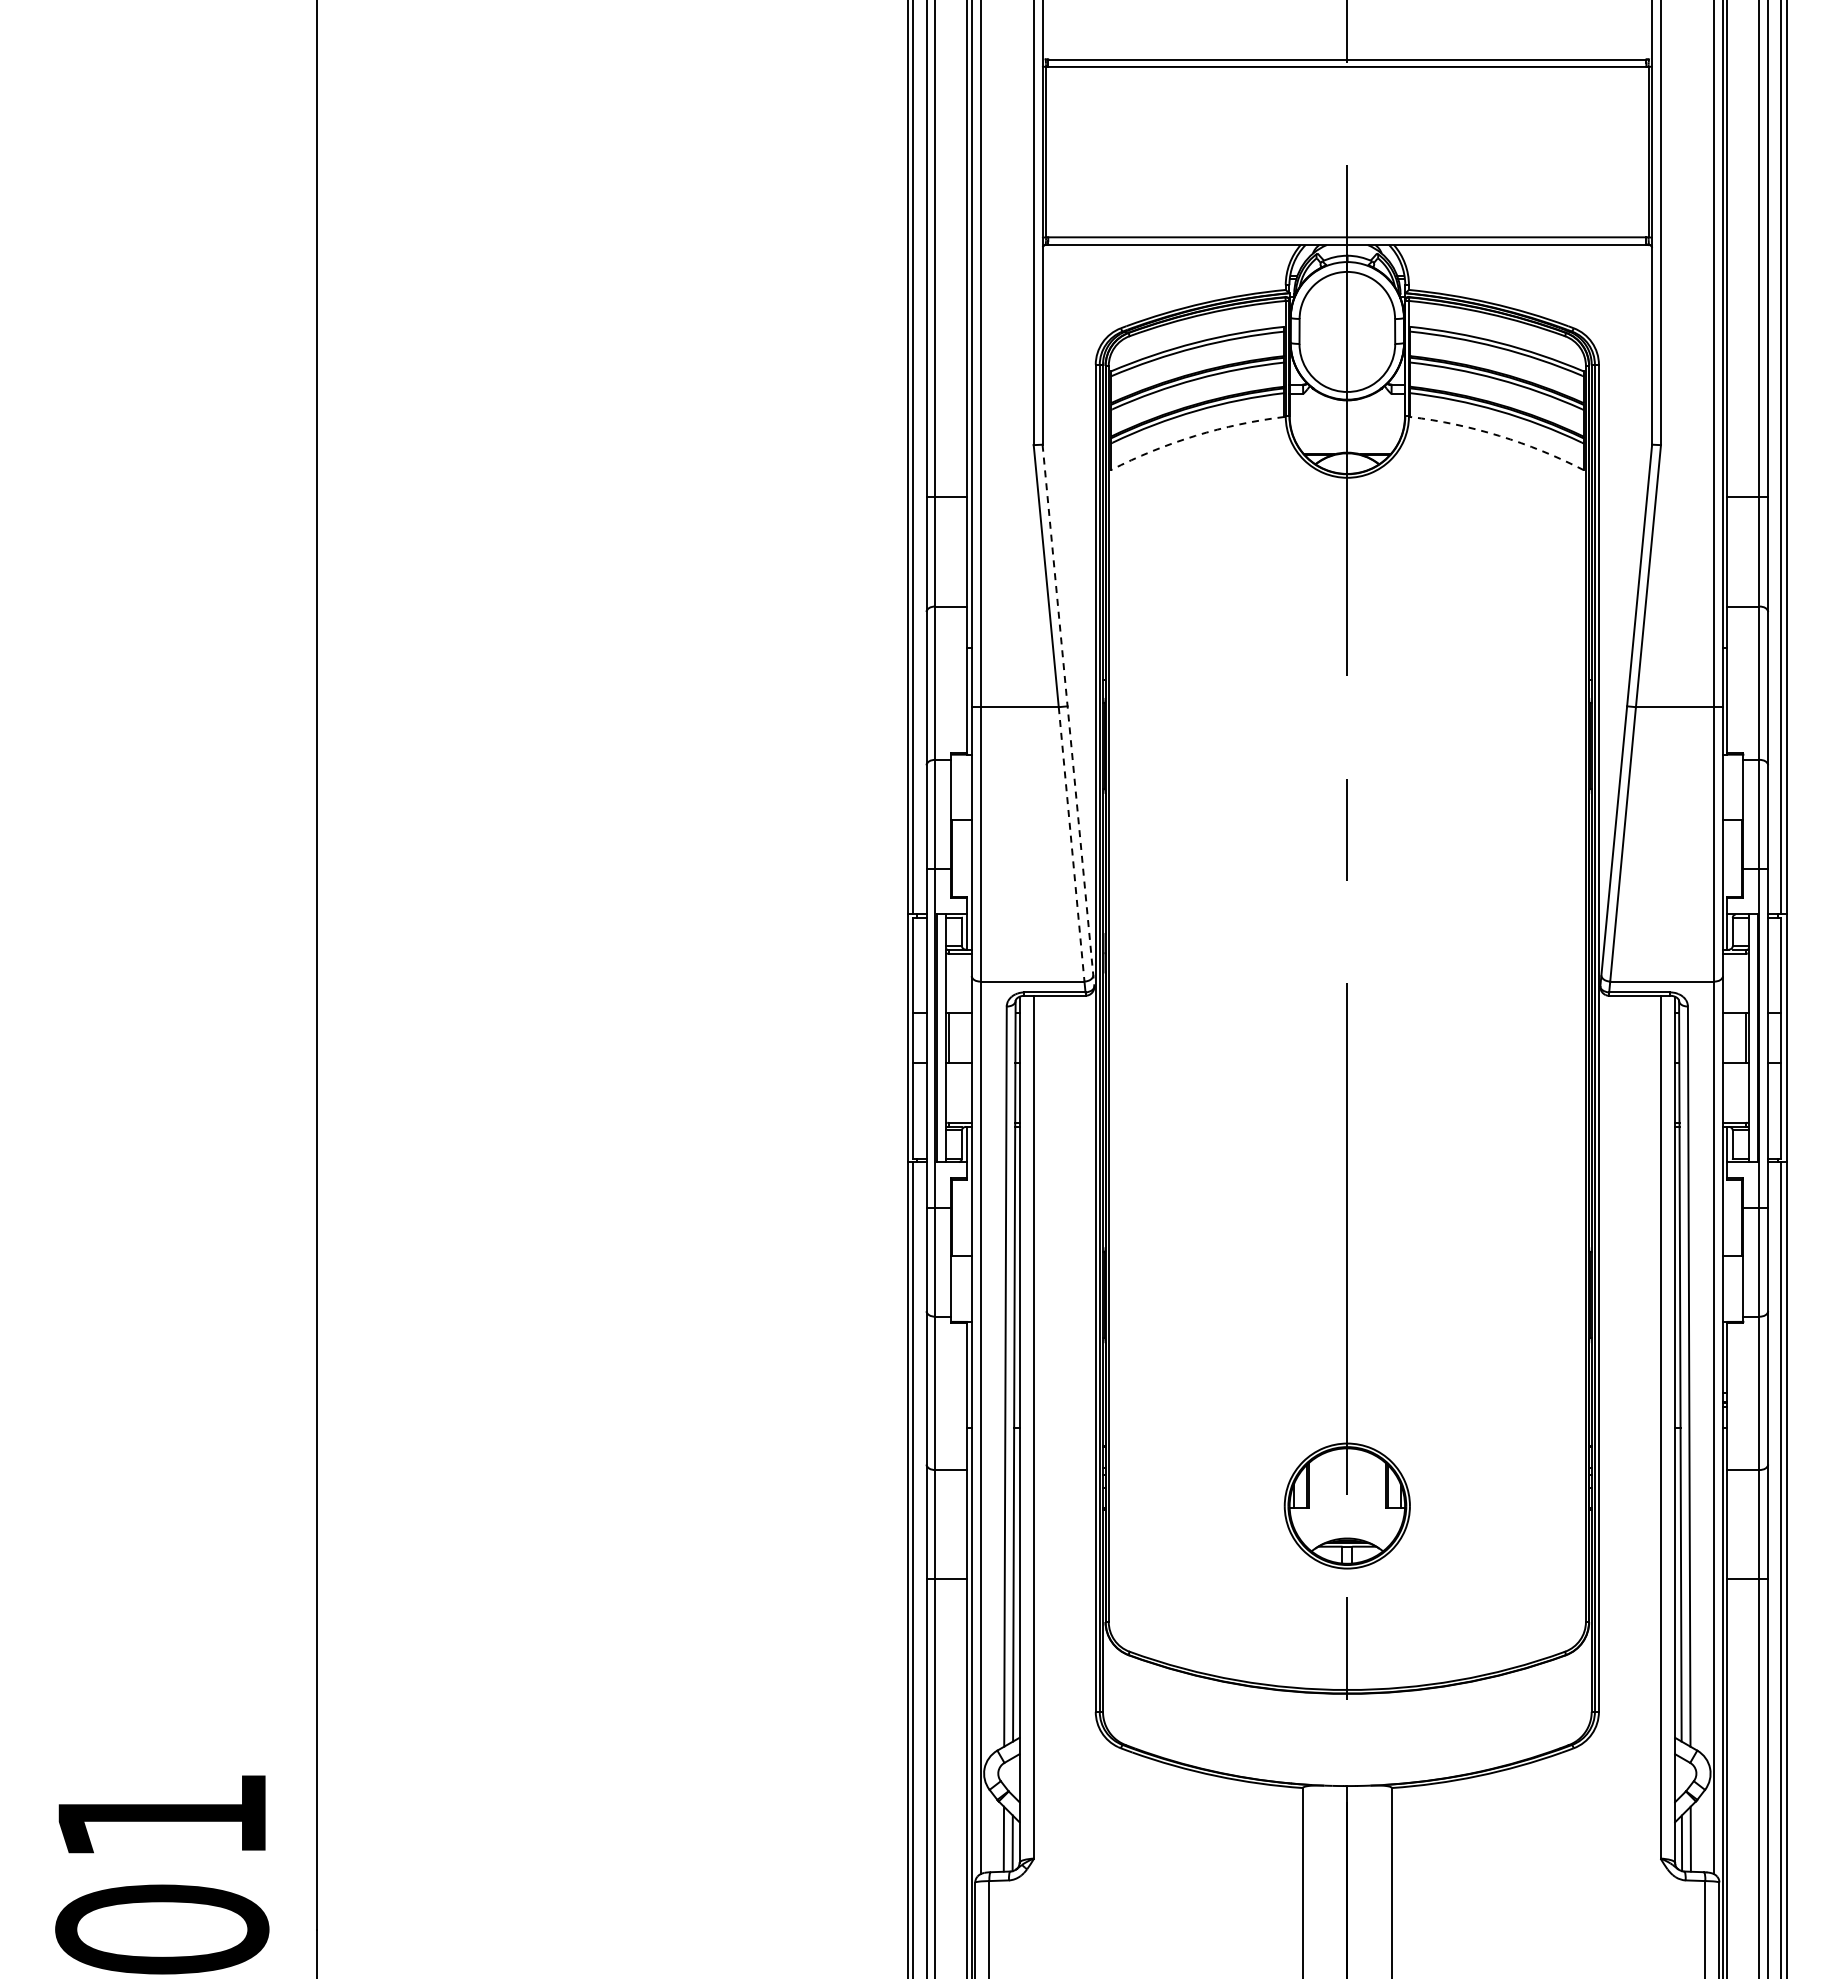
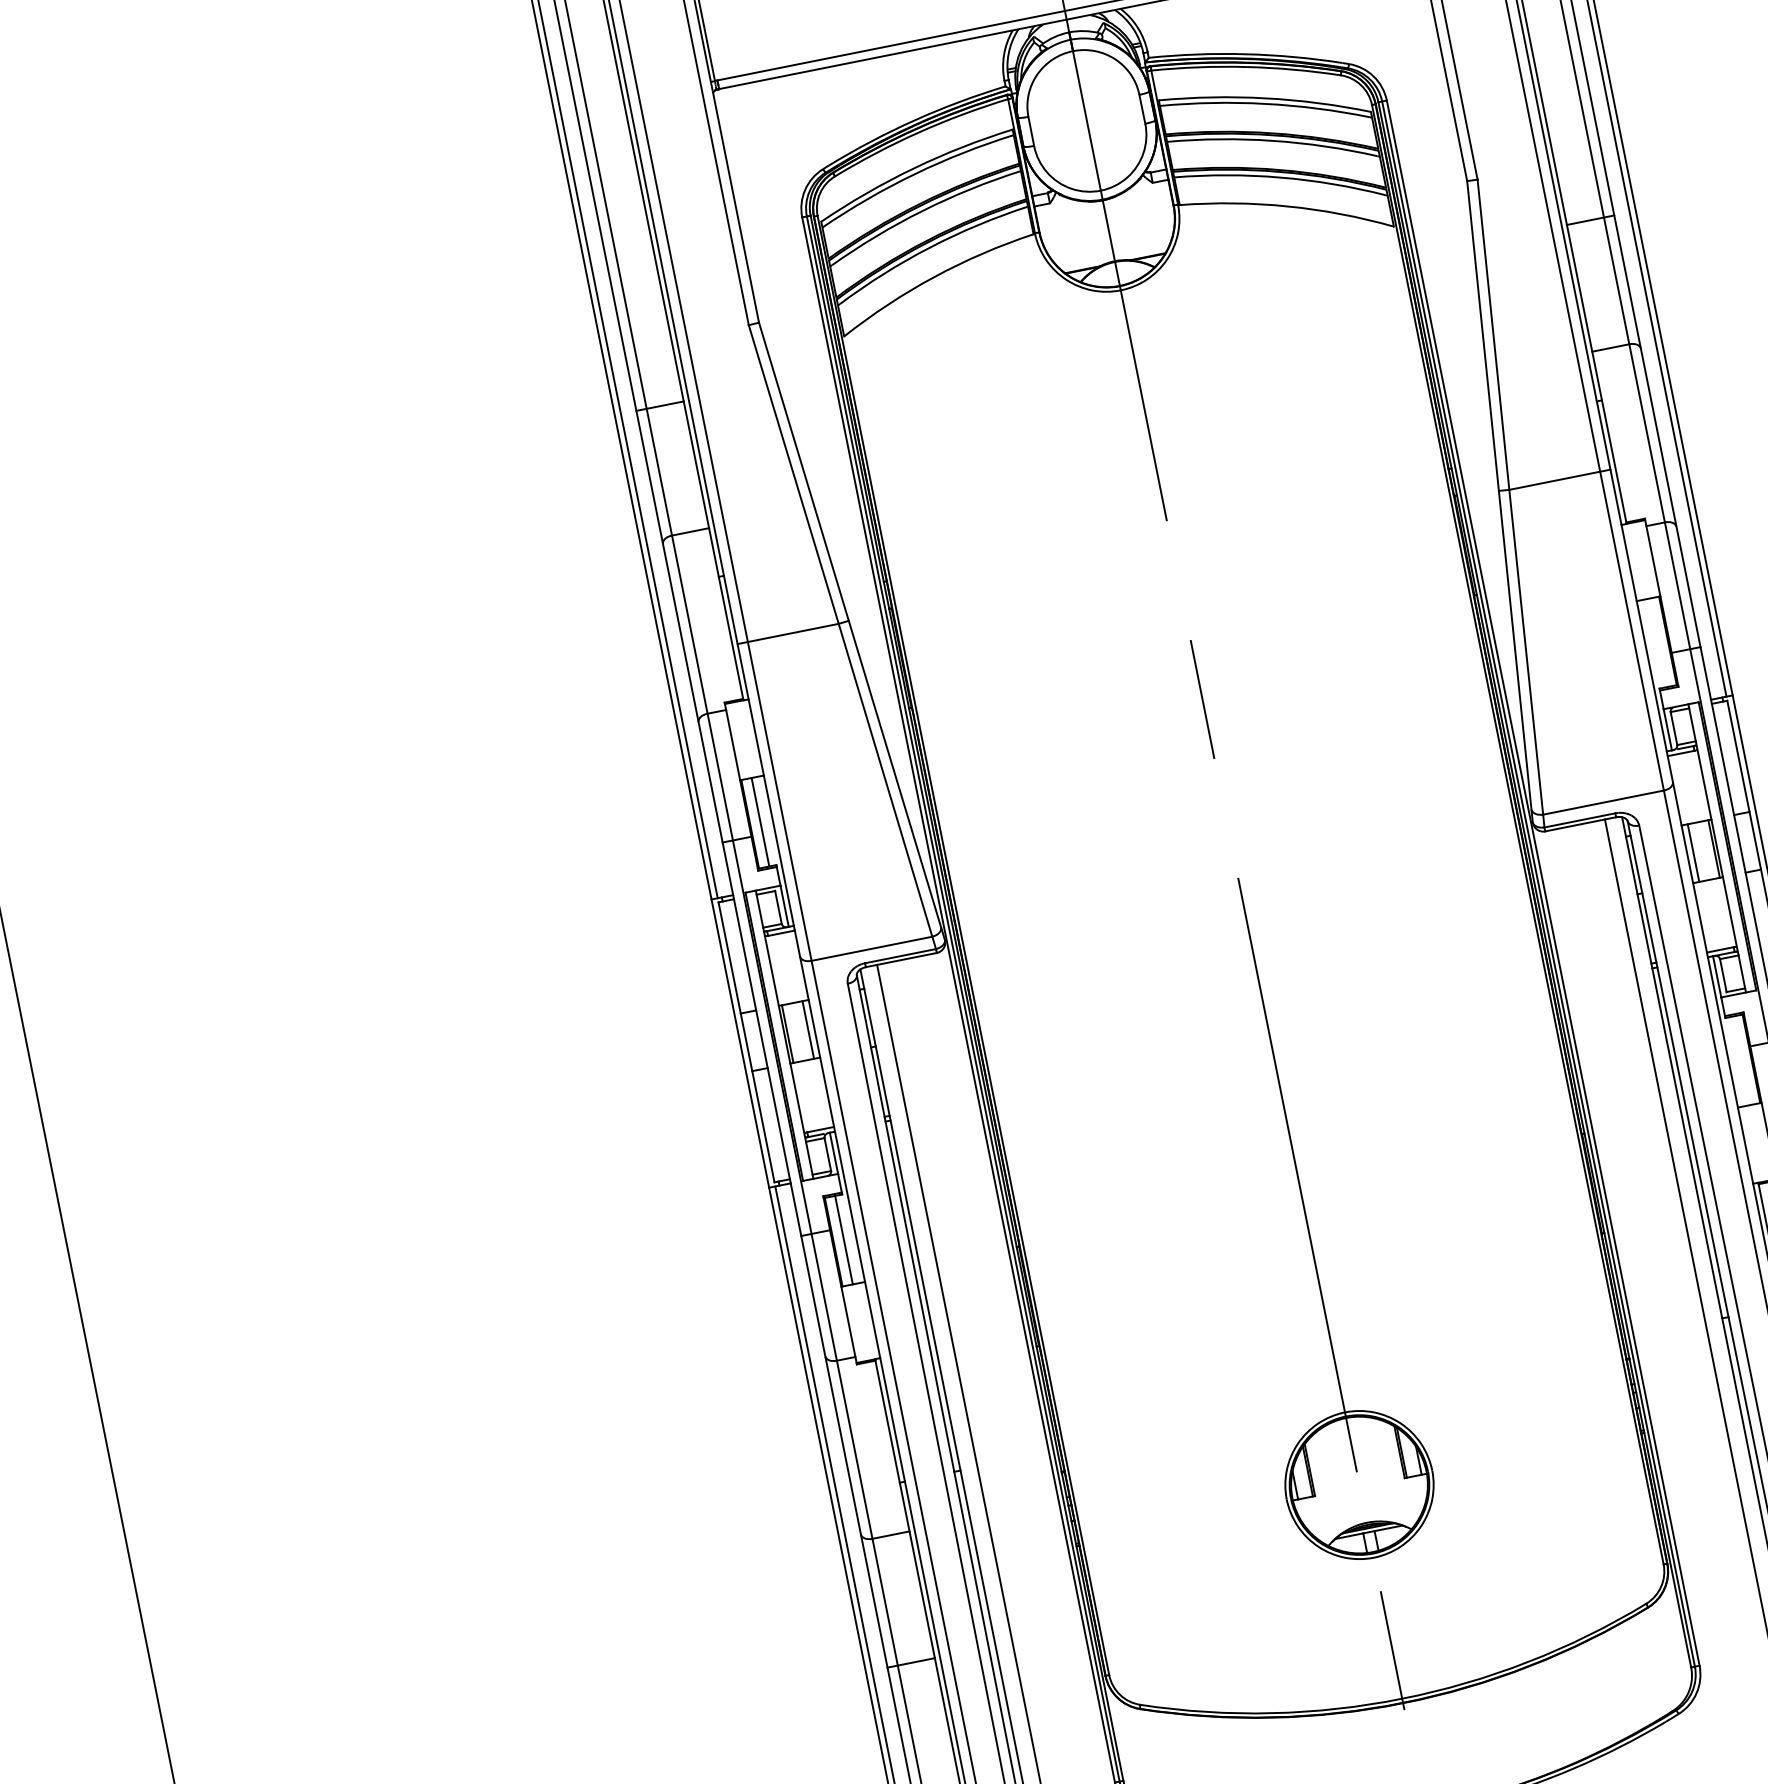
arc: (1195, 435) -> (934, 276), dashed -> solid
arc: (1499, 435) -> (1287, 205), dashed -> solid
line: (1068, 715) -> (851, 631), dashed -> solid
line: (1071, 844) -> (885, 780), dashed -> solid
line: (961, 858) -> (760, 822), added
line: (966, 1038) -> (808, 1030), added
line: (1728, 1038) -> (1693, 853), added
line: (961, 1218) -> (844, 1240), added

